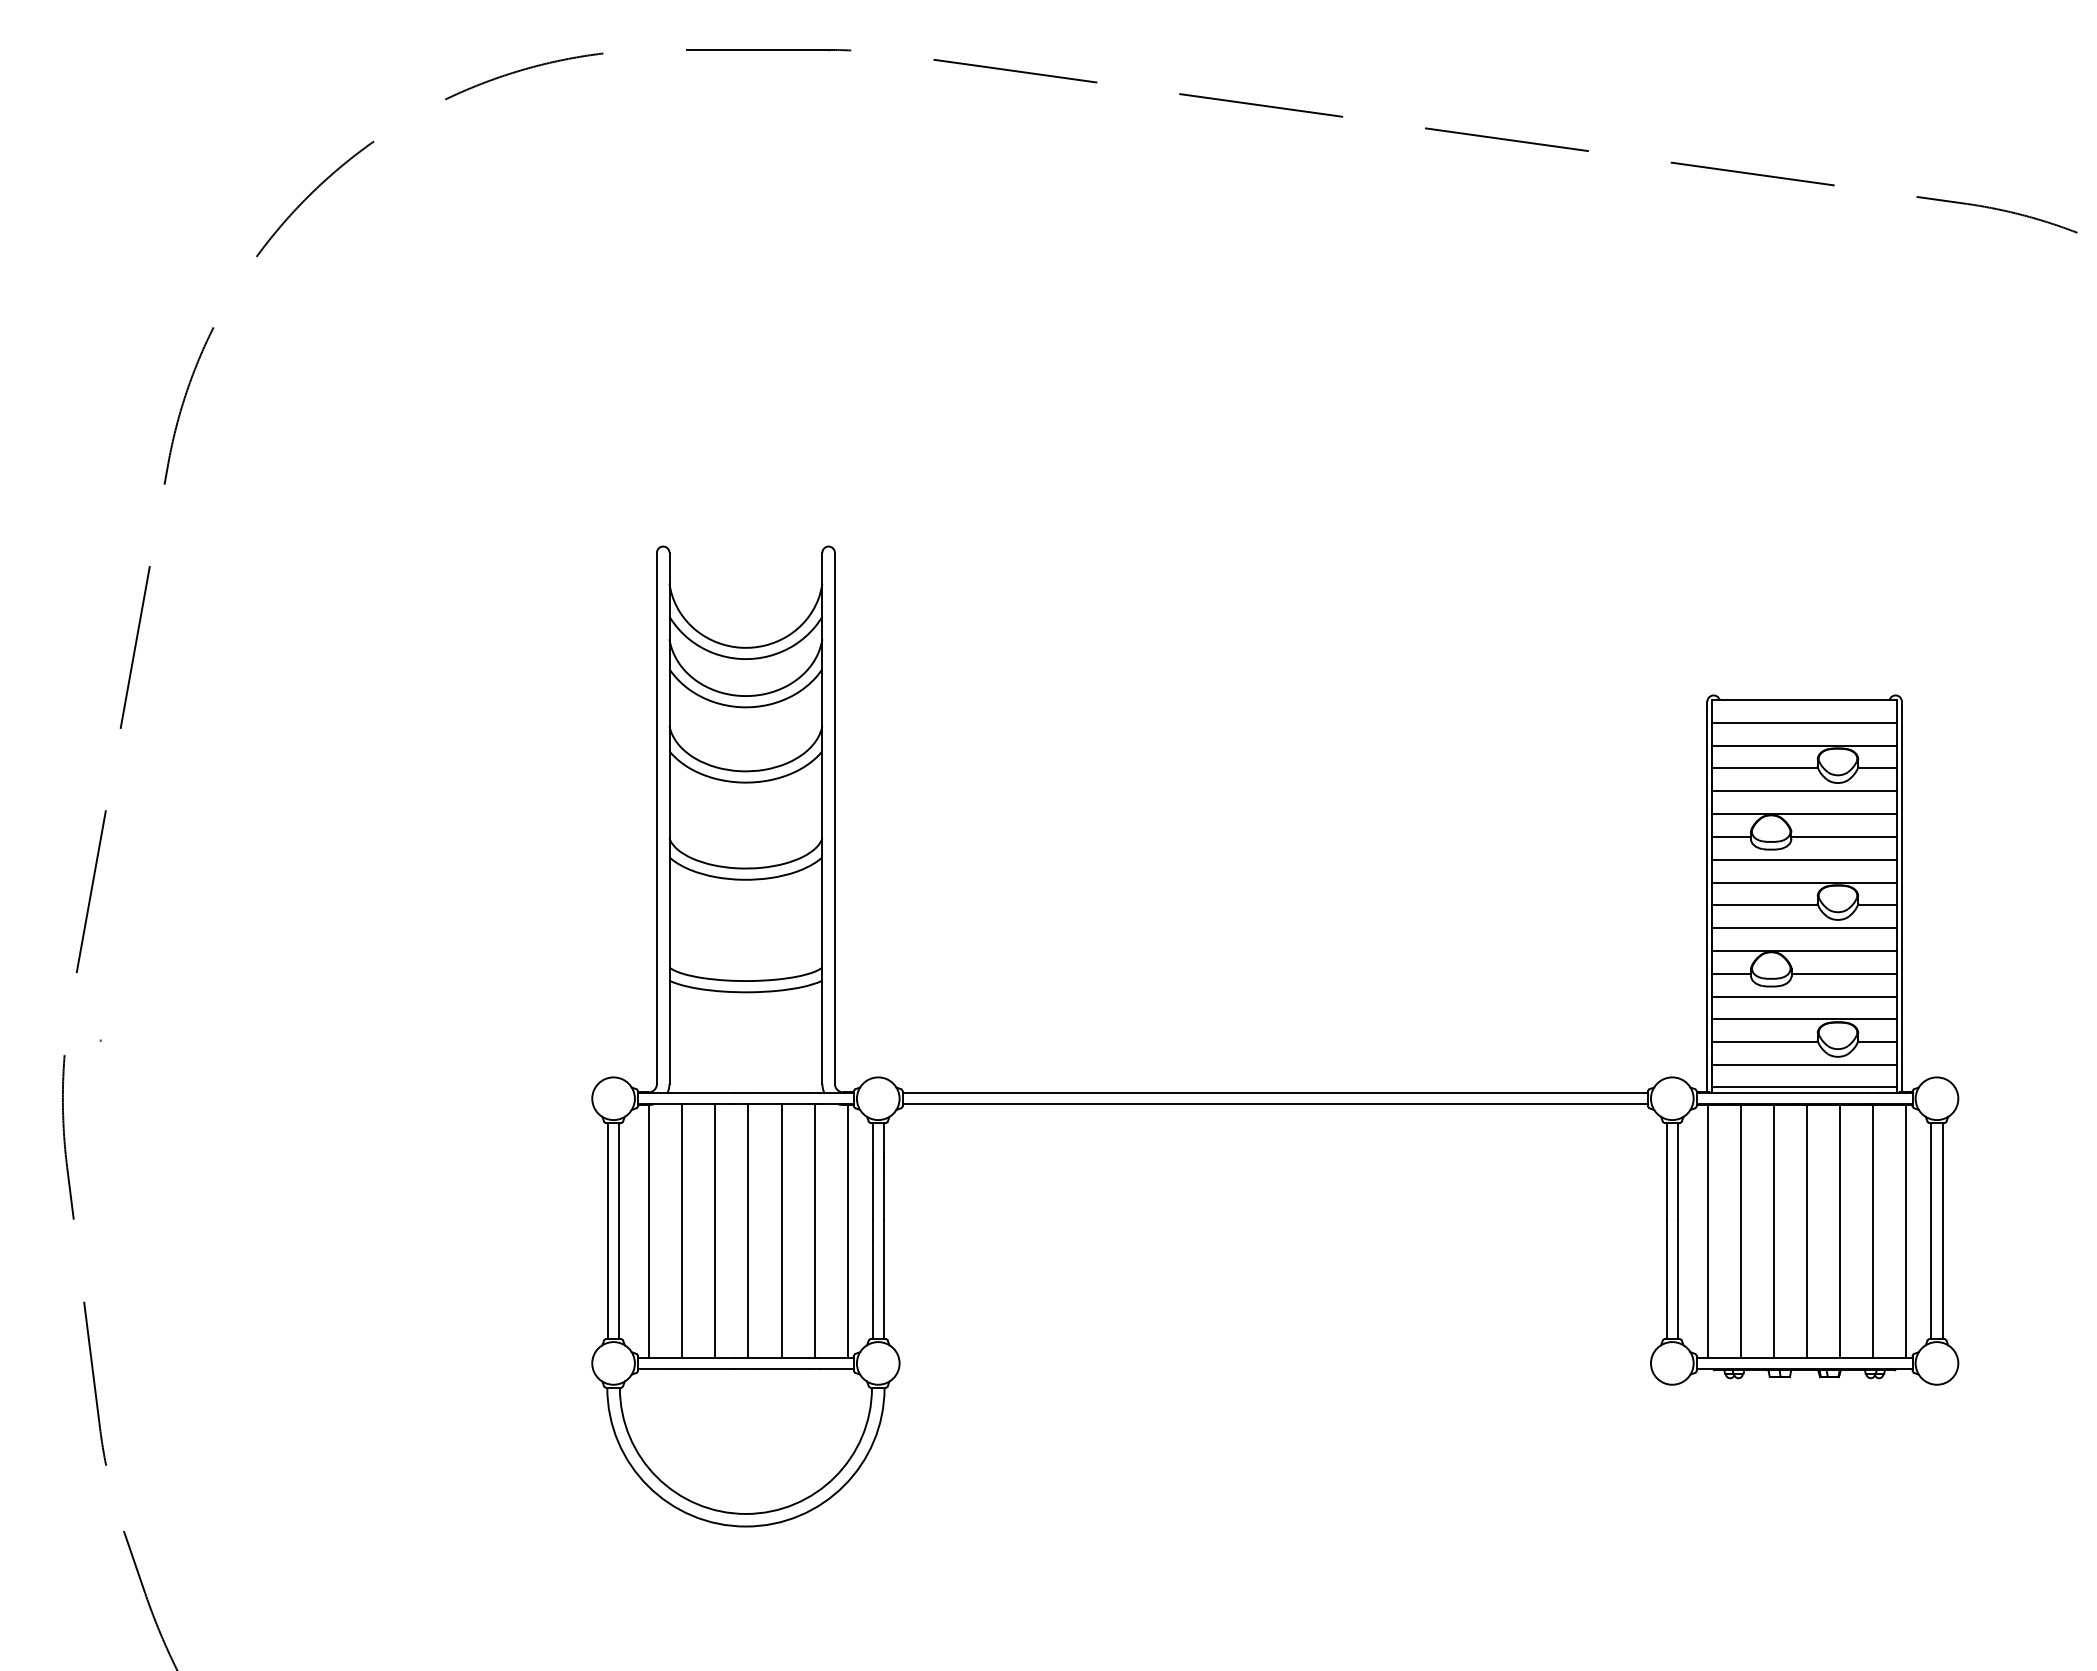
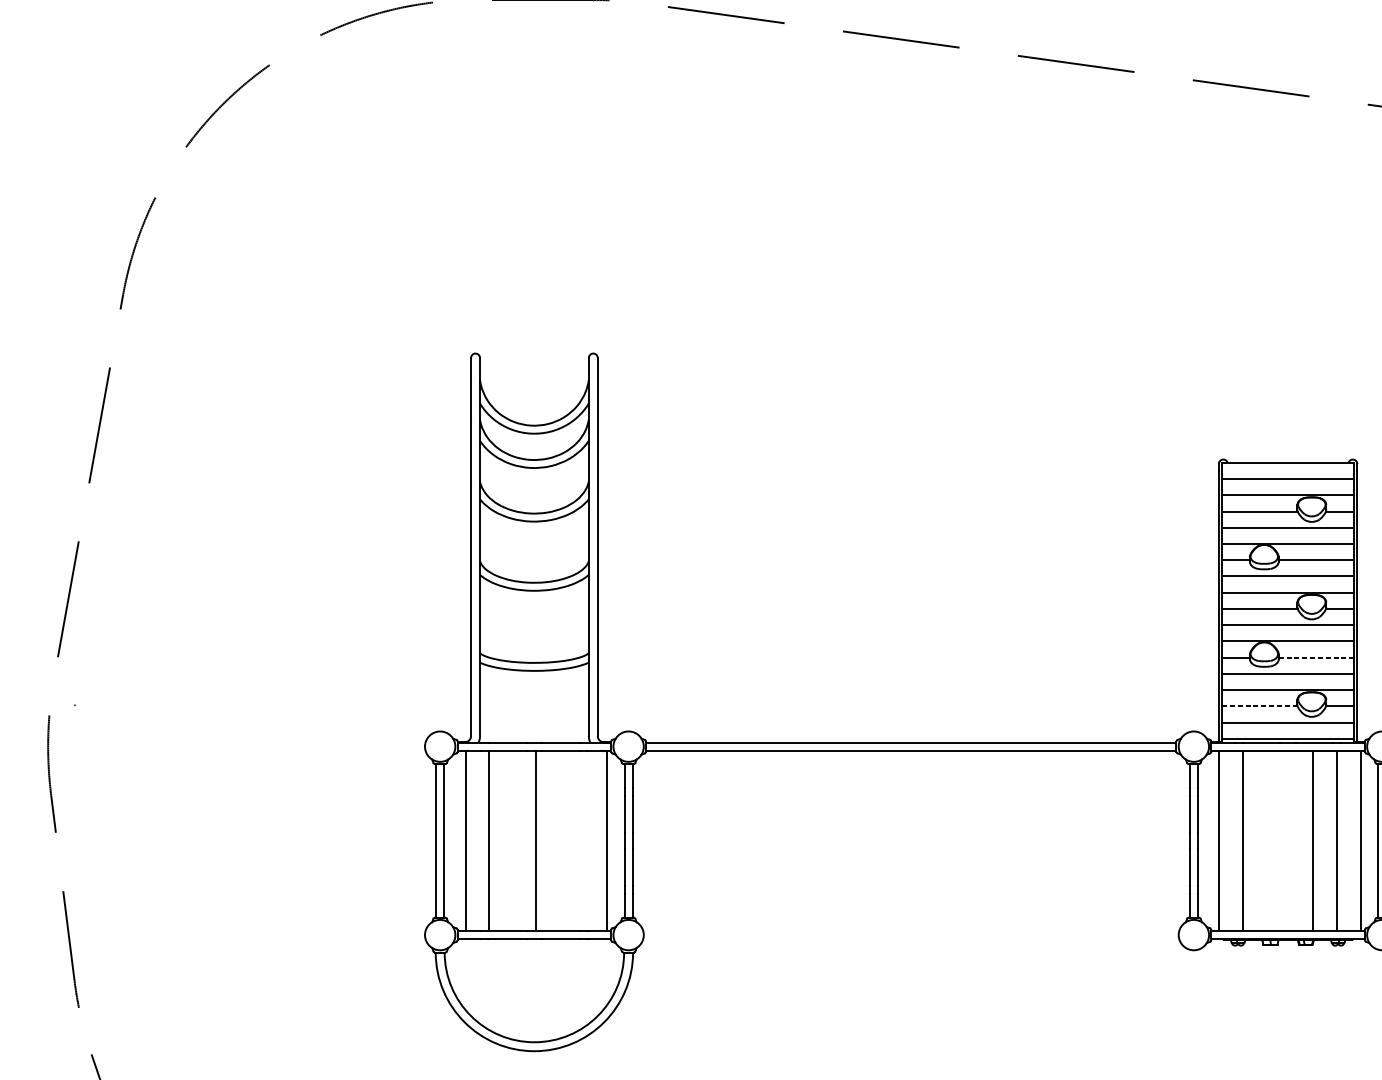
line: (1844, 973) -> (1316, 657), solid -> dashed
line: (1765, 1042) -> (1260, 706), solid -> dashed
line: (715, 1230) -> (512, 840), removed
line: (781, 1230) -> (559, 840), removed
line: (814, 1230) -> (583, 840), removed
line: (1774, 1231) -> (1266, 841), removed
line: (1807, 1231) -> (1290, 841), removed

